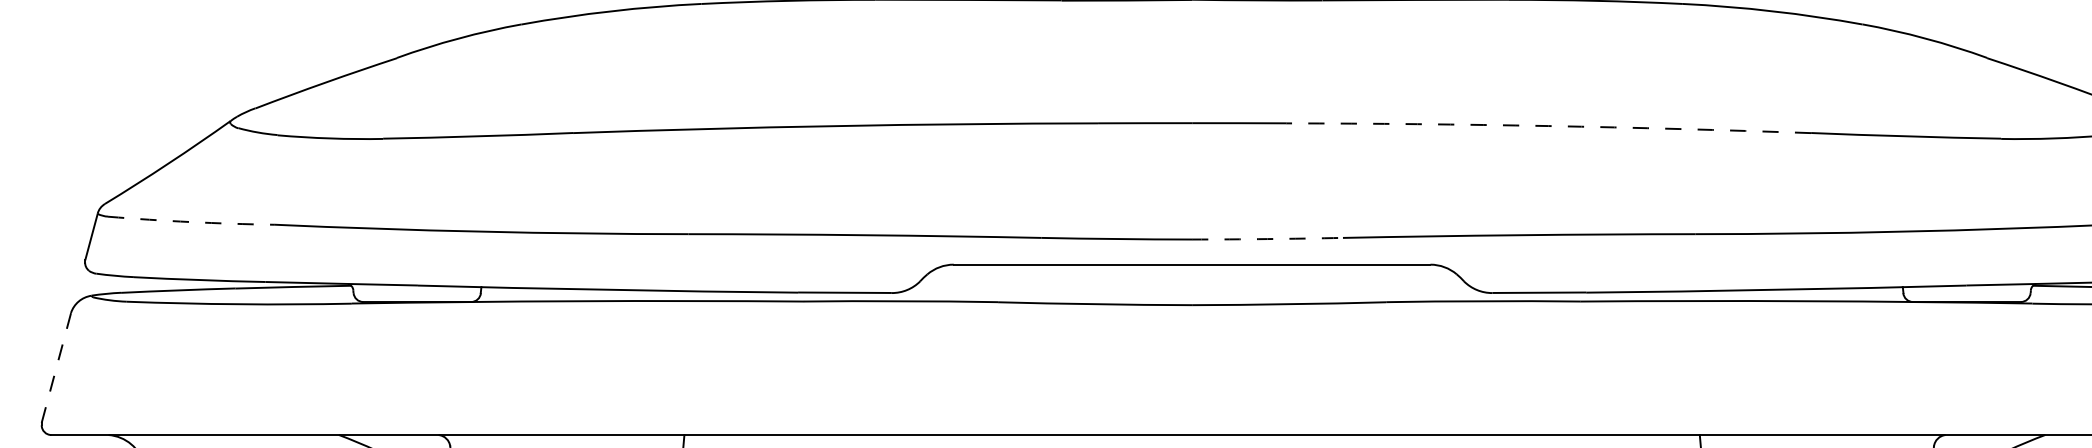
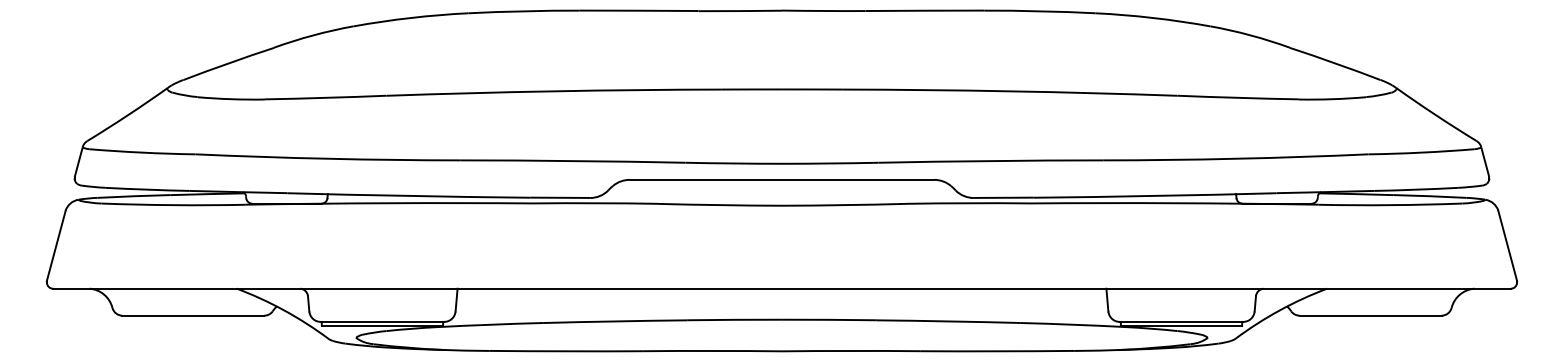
arc: (1548, 126) -> (1009, 91), dashed -> solid
arc: (191, 221) -> (142, 152), dashed -> solid
arc: (1268, 239) -> (830, 163), dashed -> solid
line: (56, 367) -> (56, 245), dashed -> solid

